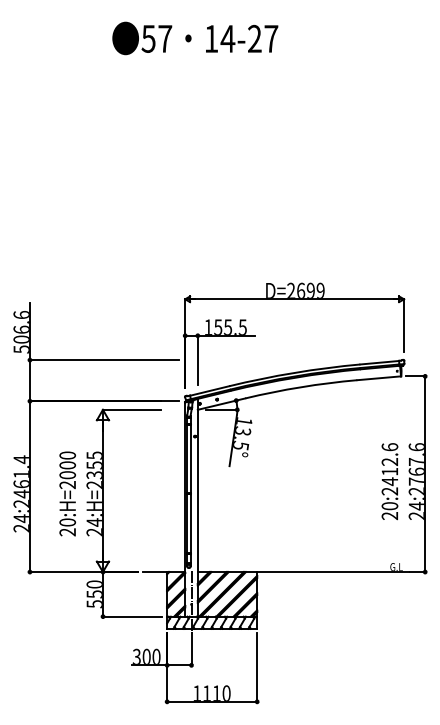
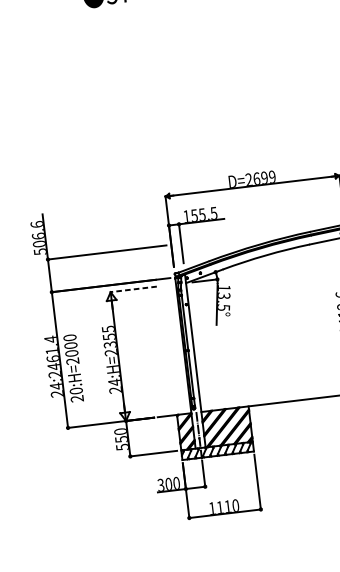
line: (131, 409) -> (133, 289), solid -> dashed
text: (67, 493) -> (73, 368), moved

